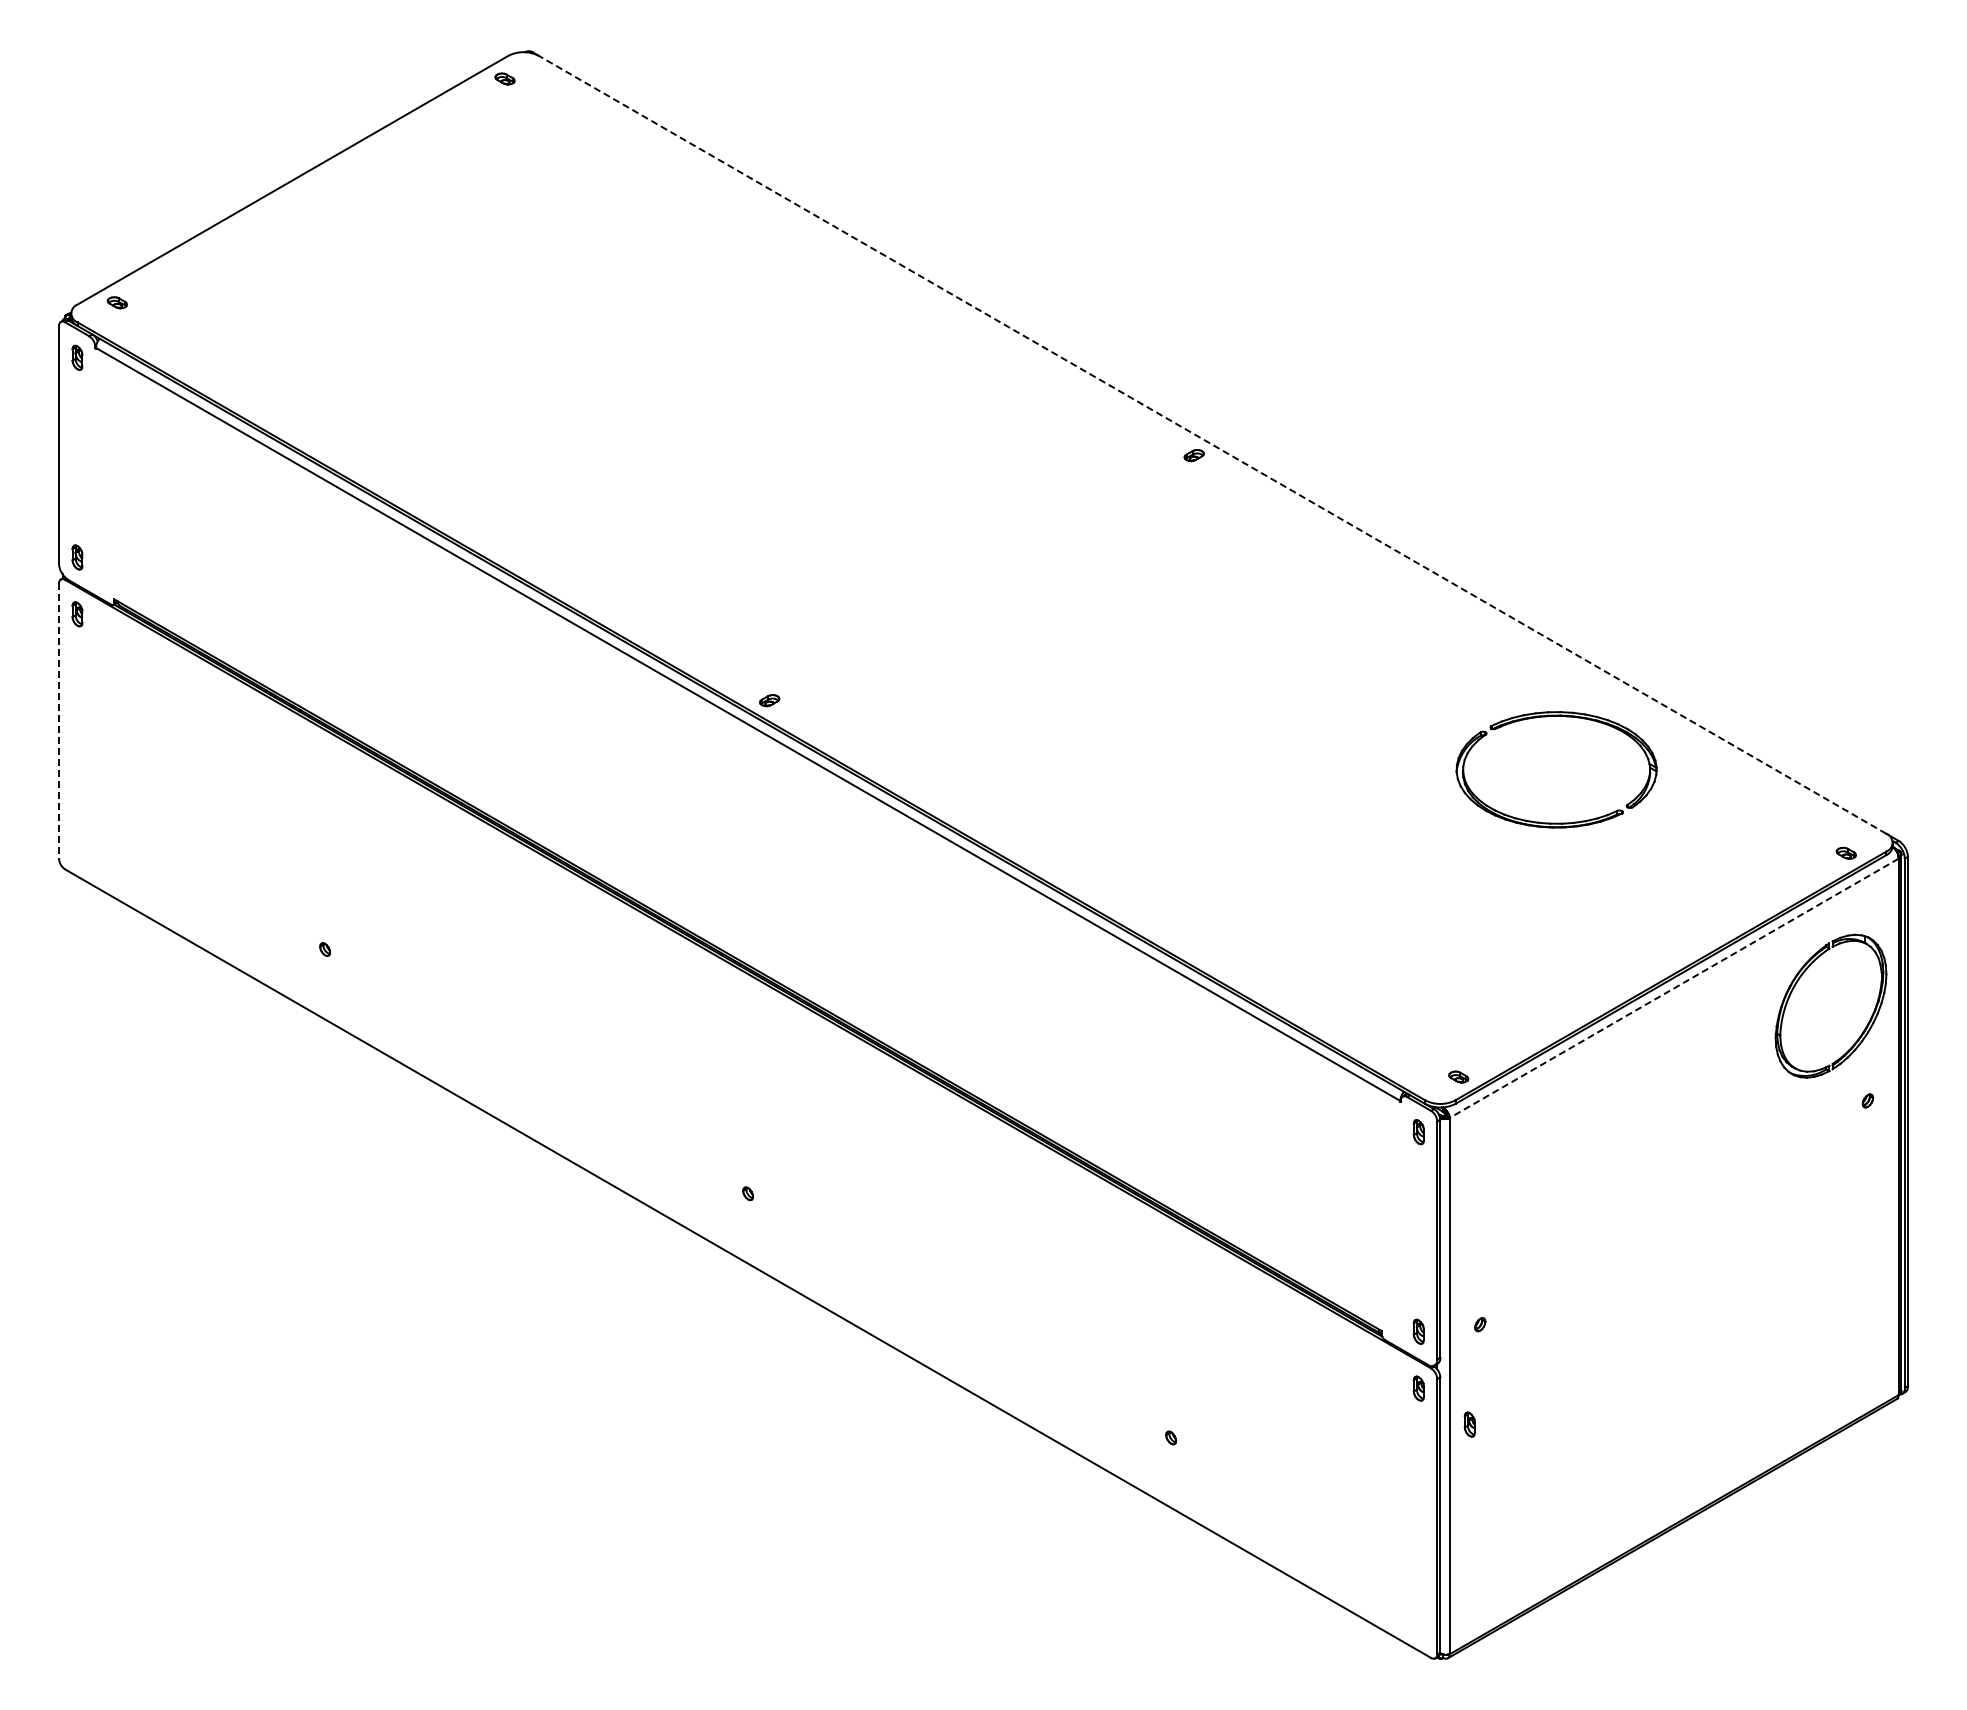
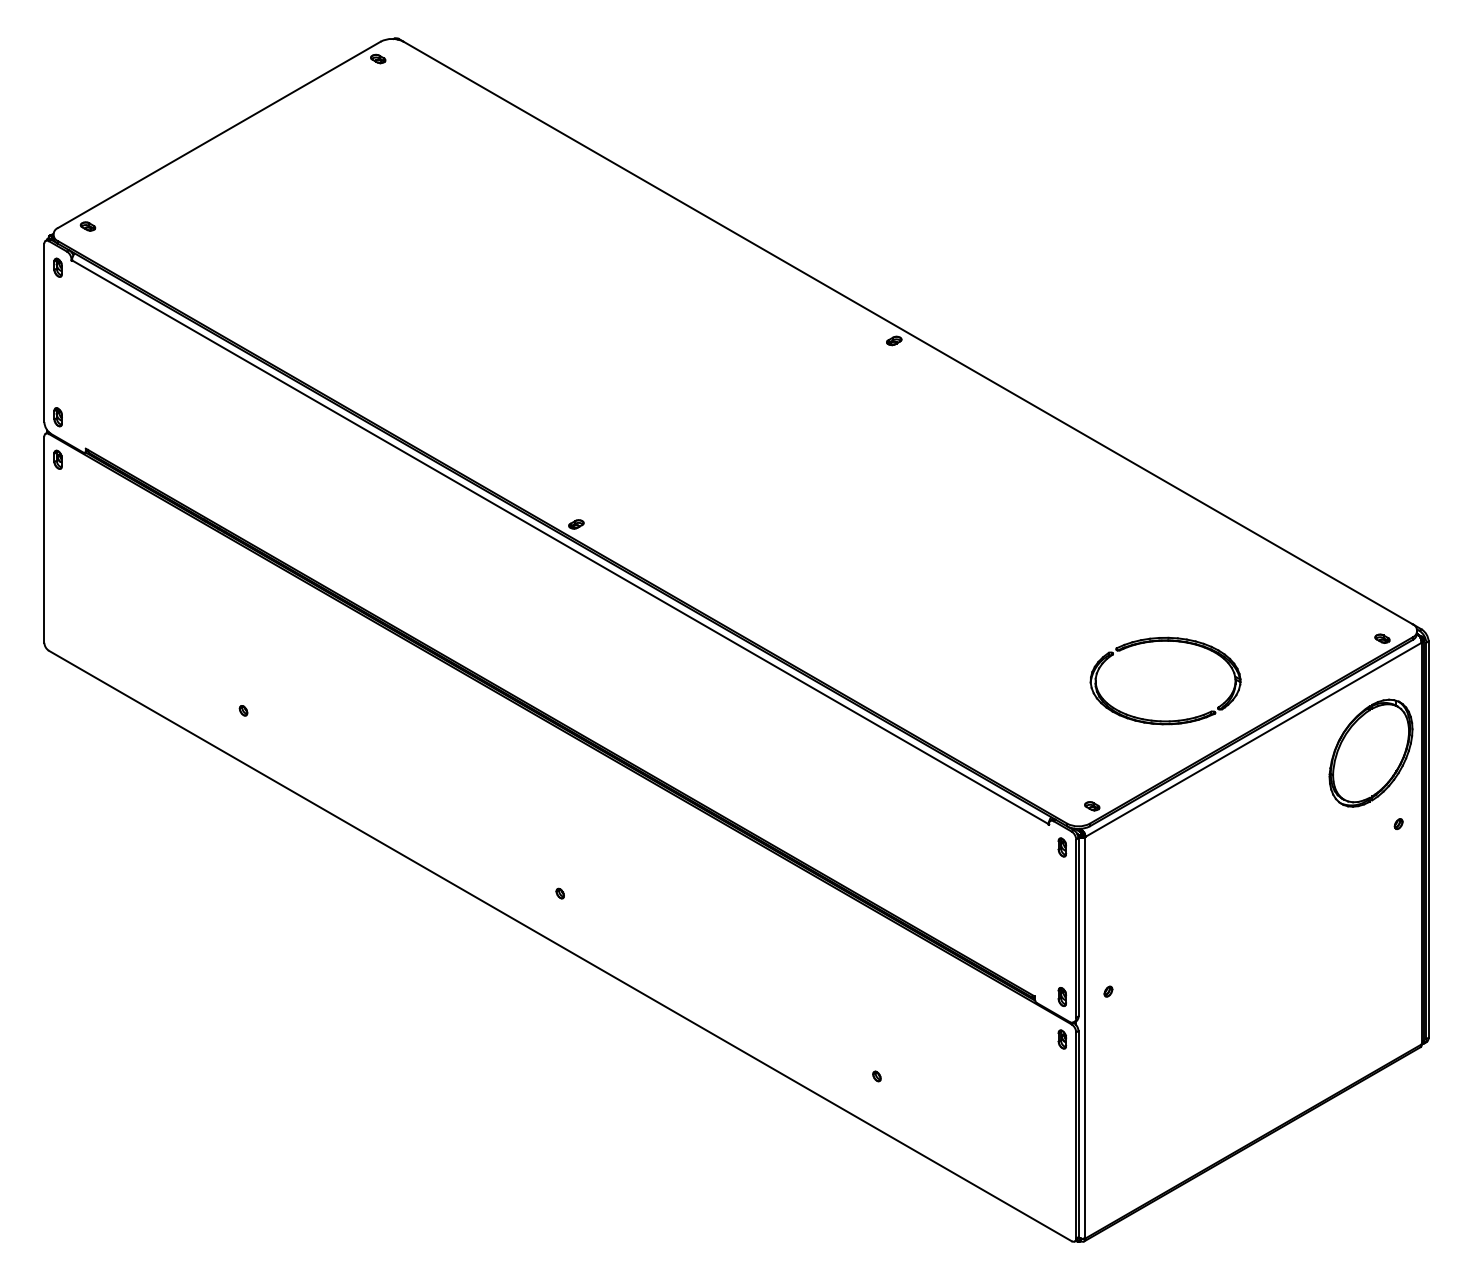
line: (1212, 444) -> (907, 332), dashed -> solid
part: (1547, 717) -> (1158, 641), moved
line: (59, 721) -> (44, 540), dashed -> solid
line: (1673, 988) -> (1253, 739), dashed -> solid
part: (1469, 1424) -> (1100, 1066), removed

